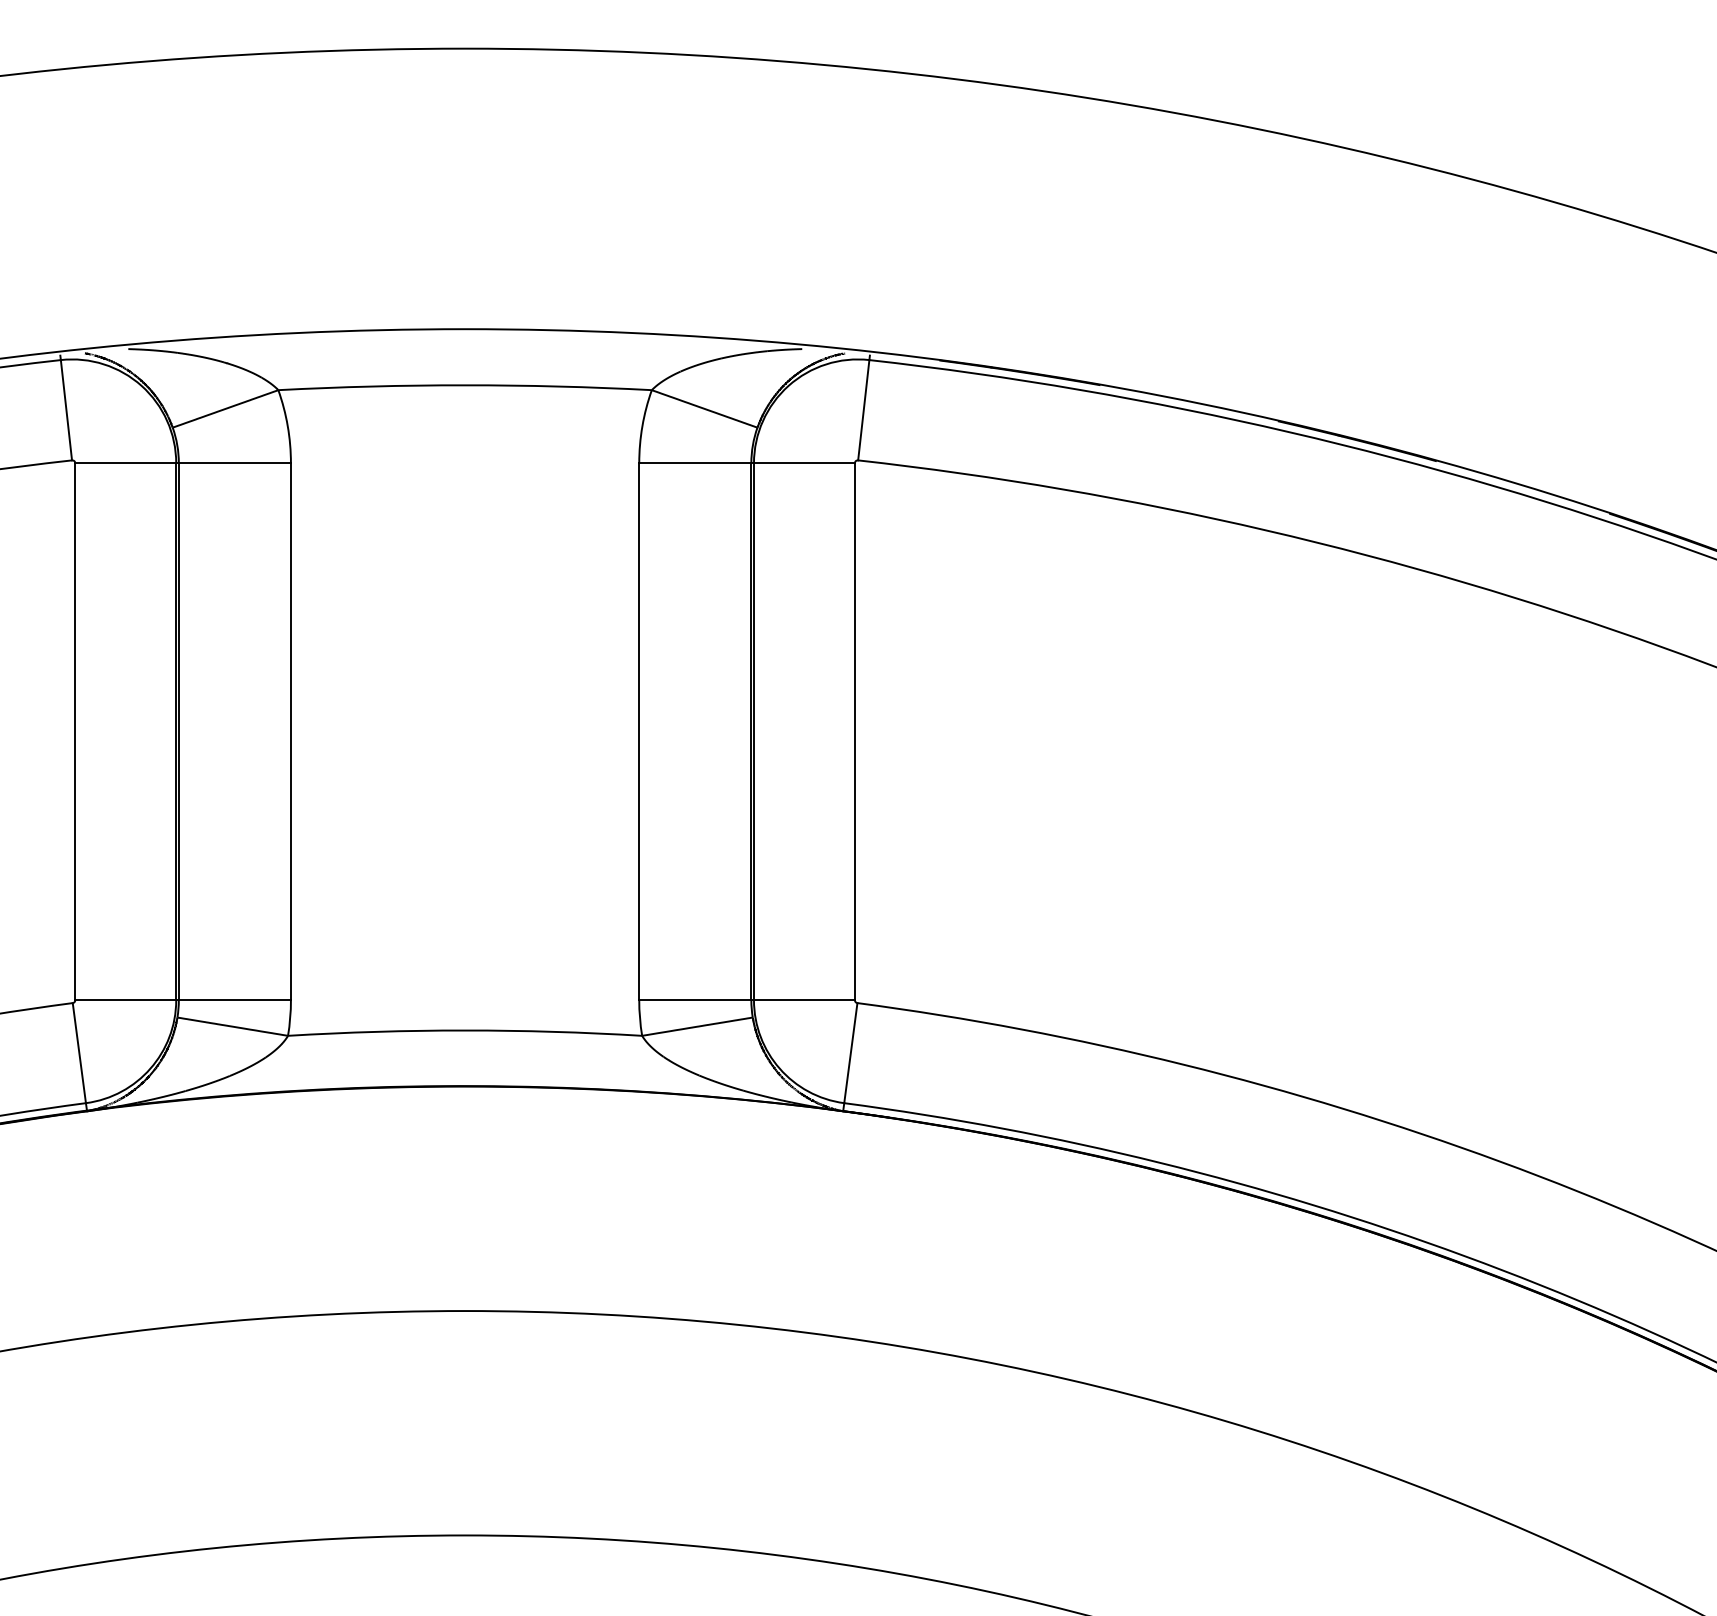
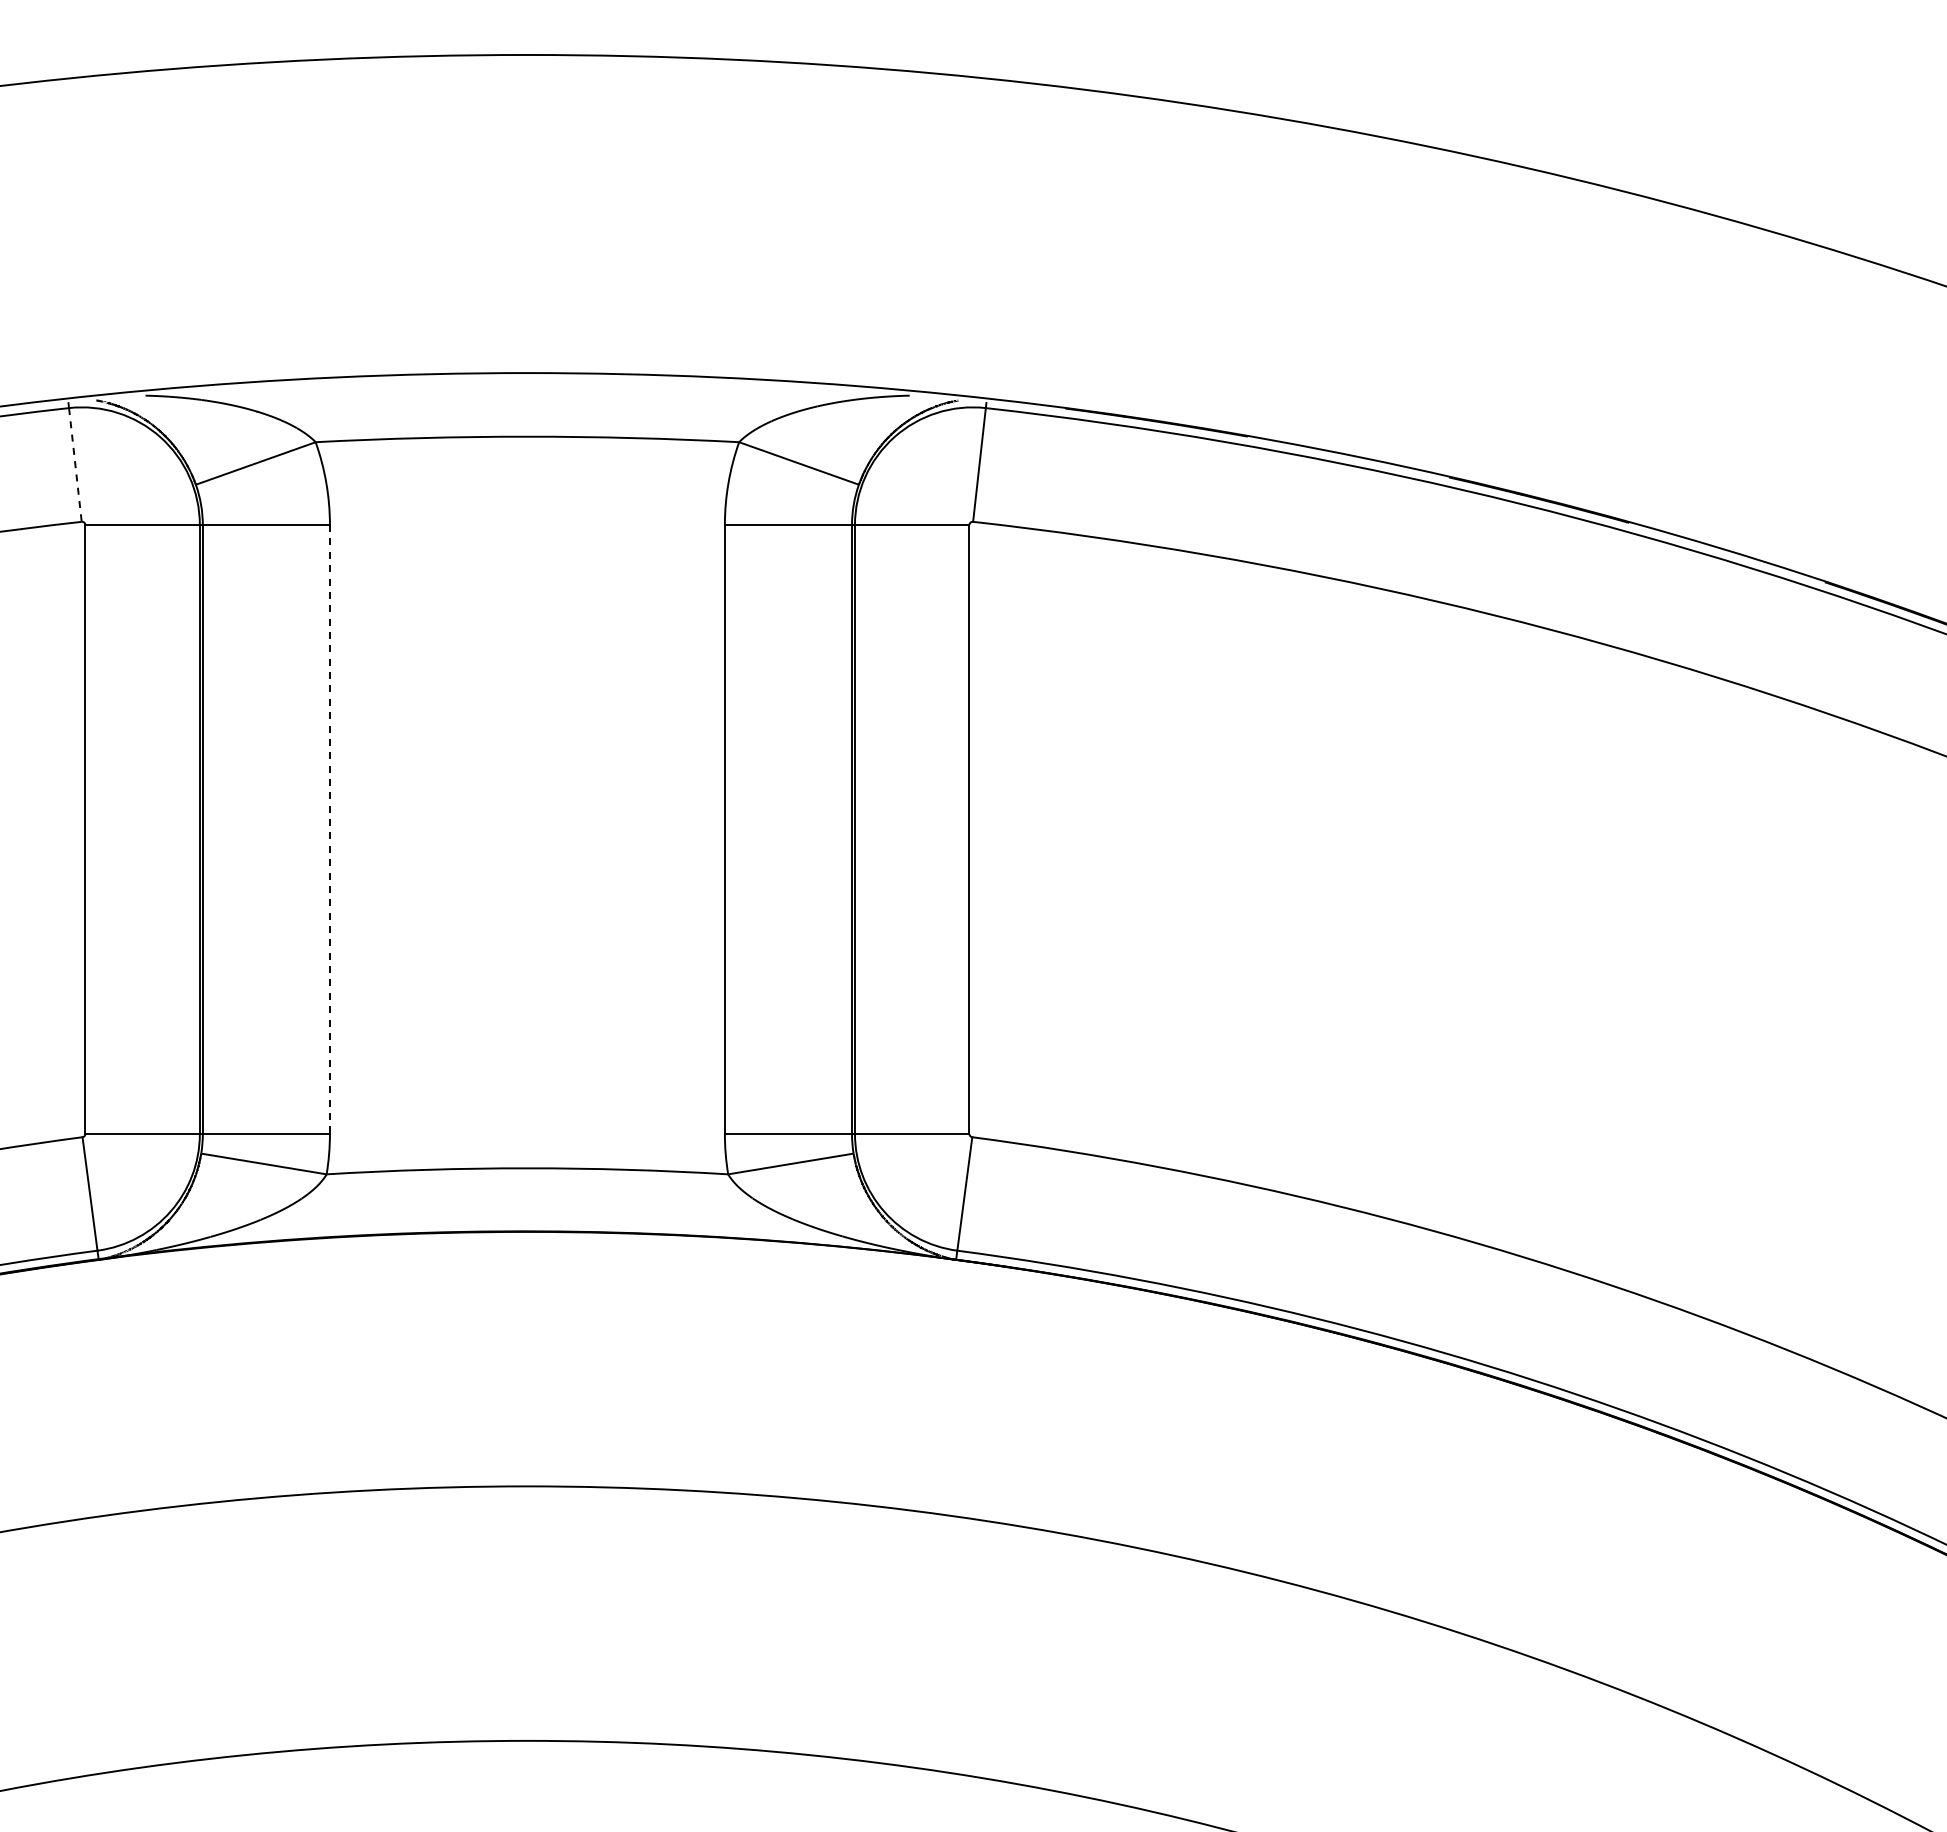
line: (66, 410) -> (75, 465), solid -> dashed
line: (291, 732) -> (330, 830), solid -> dashed

